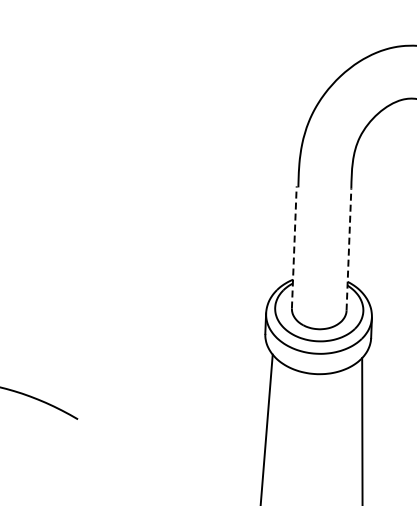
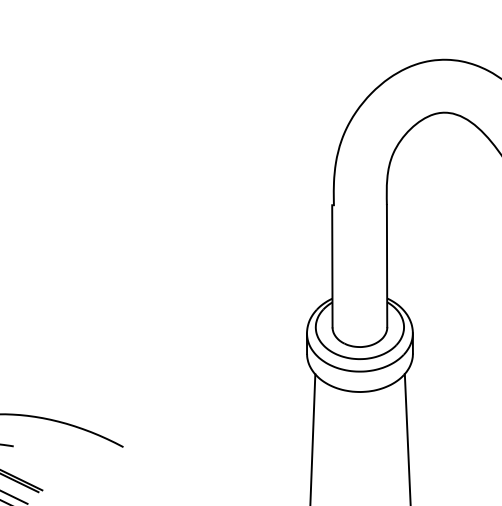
line: (294, 246) -> (332, 265), dashed -> solid
line: (349, 248) -> (387, 265), dashed -> solid

